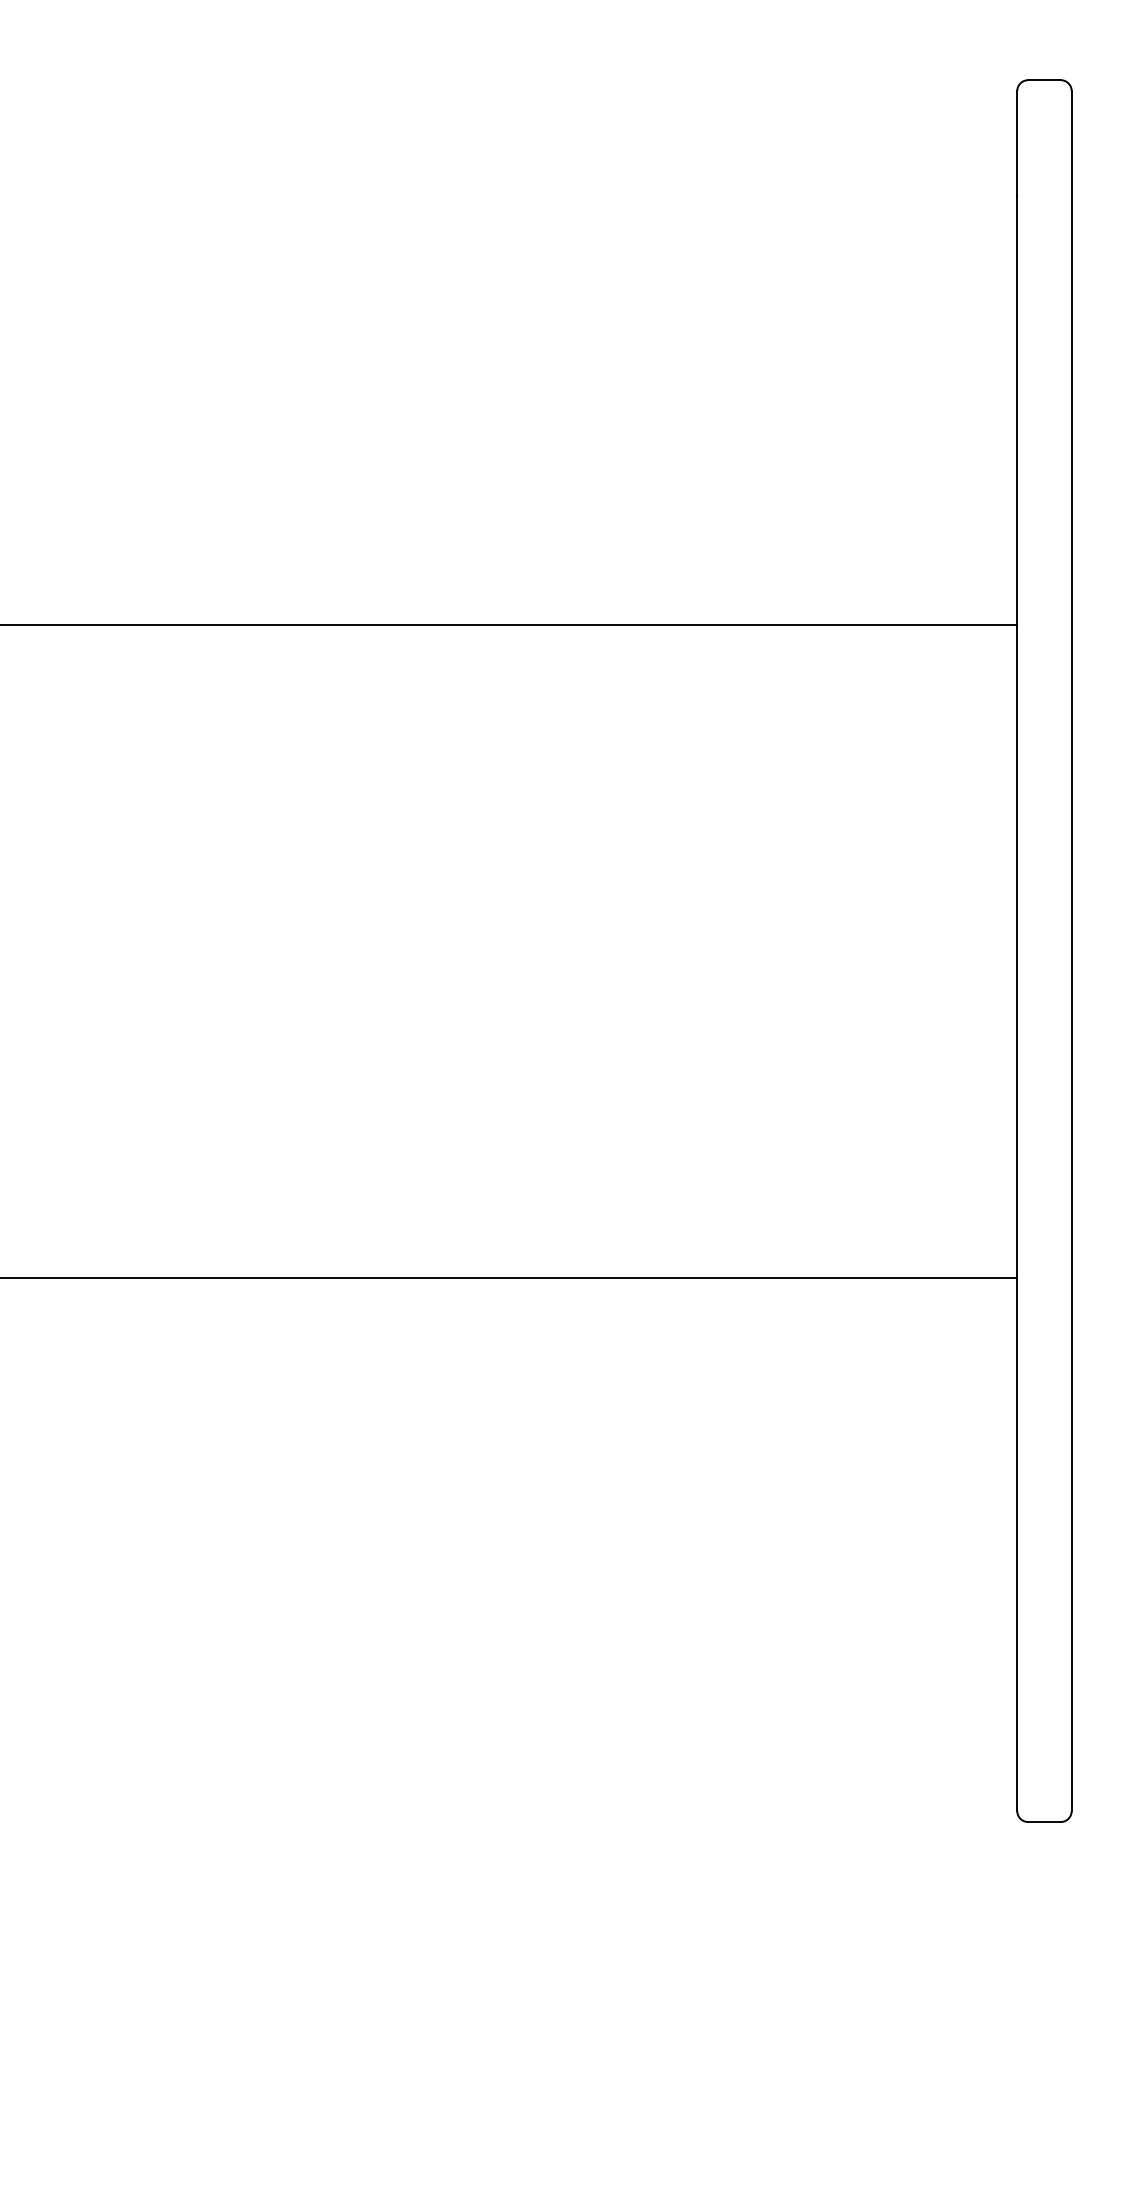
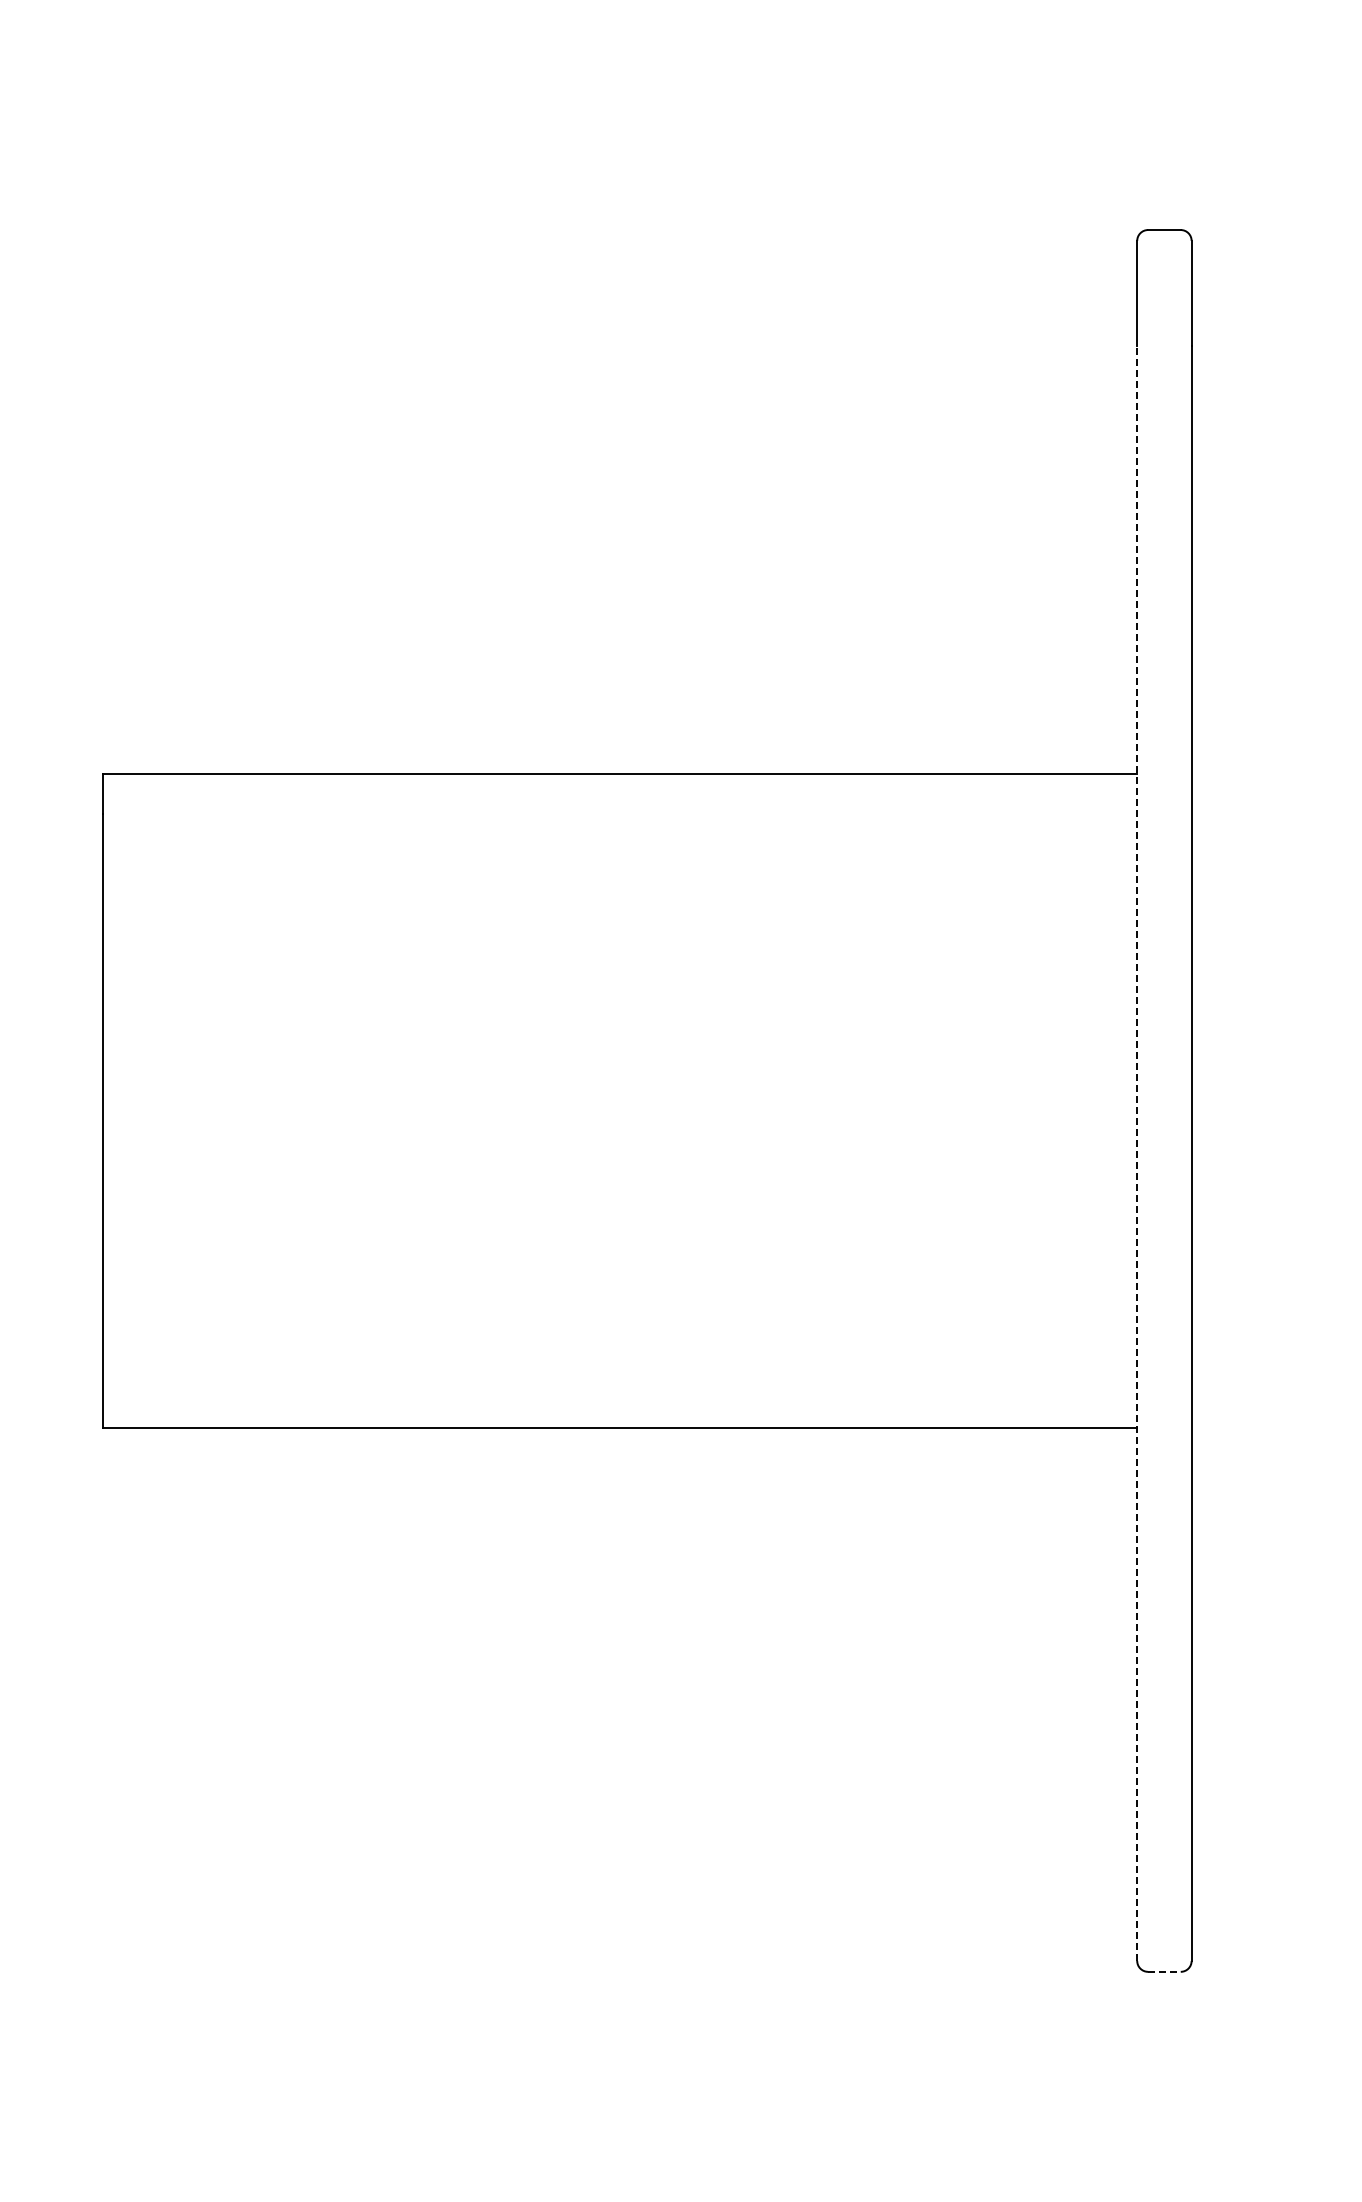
line: (1017, 1003) -> (1137, 1153), solid -> dashed
line: (1044, 1821) -> (1164, 1971), solid -> dashed

